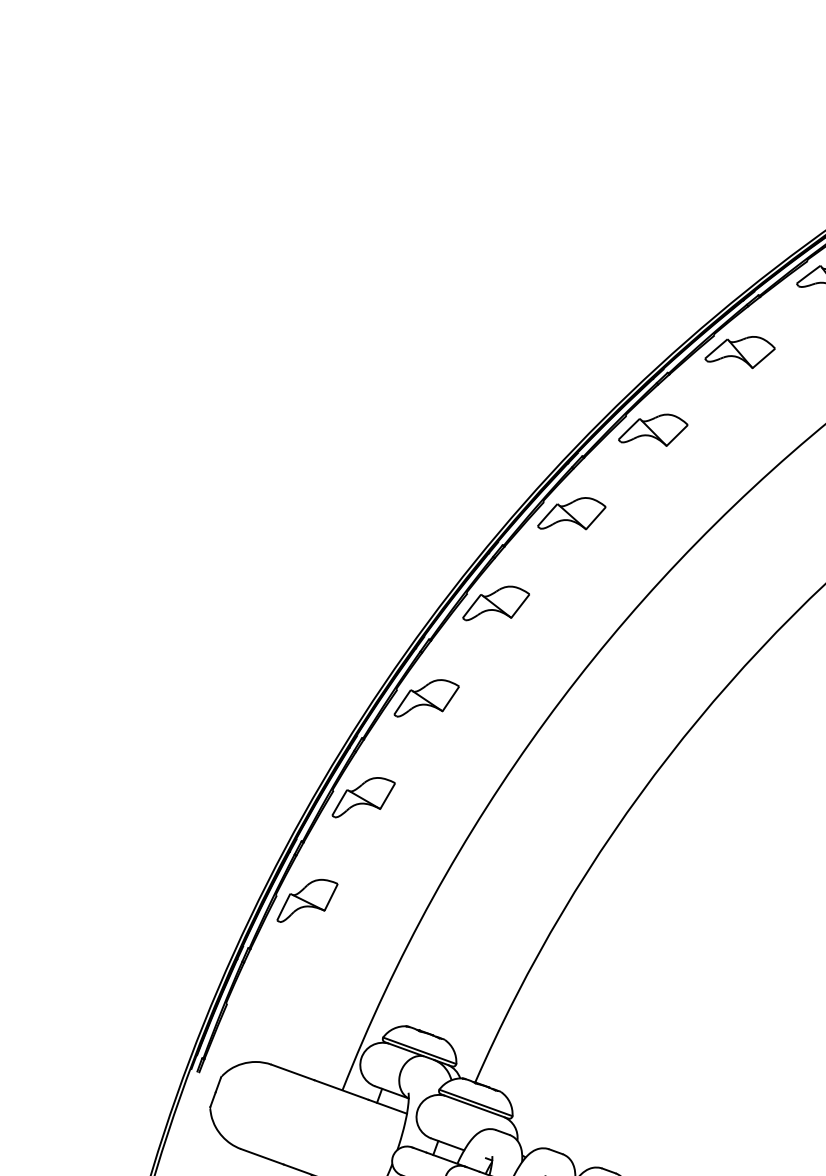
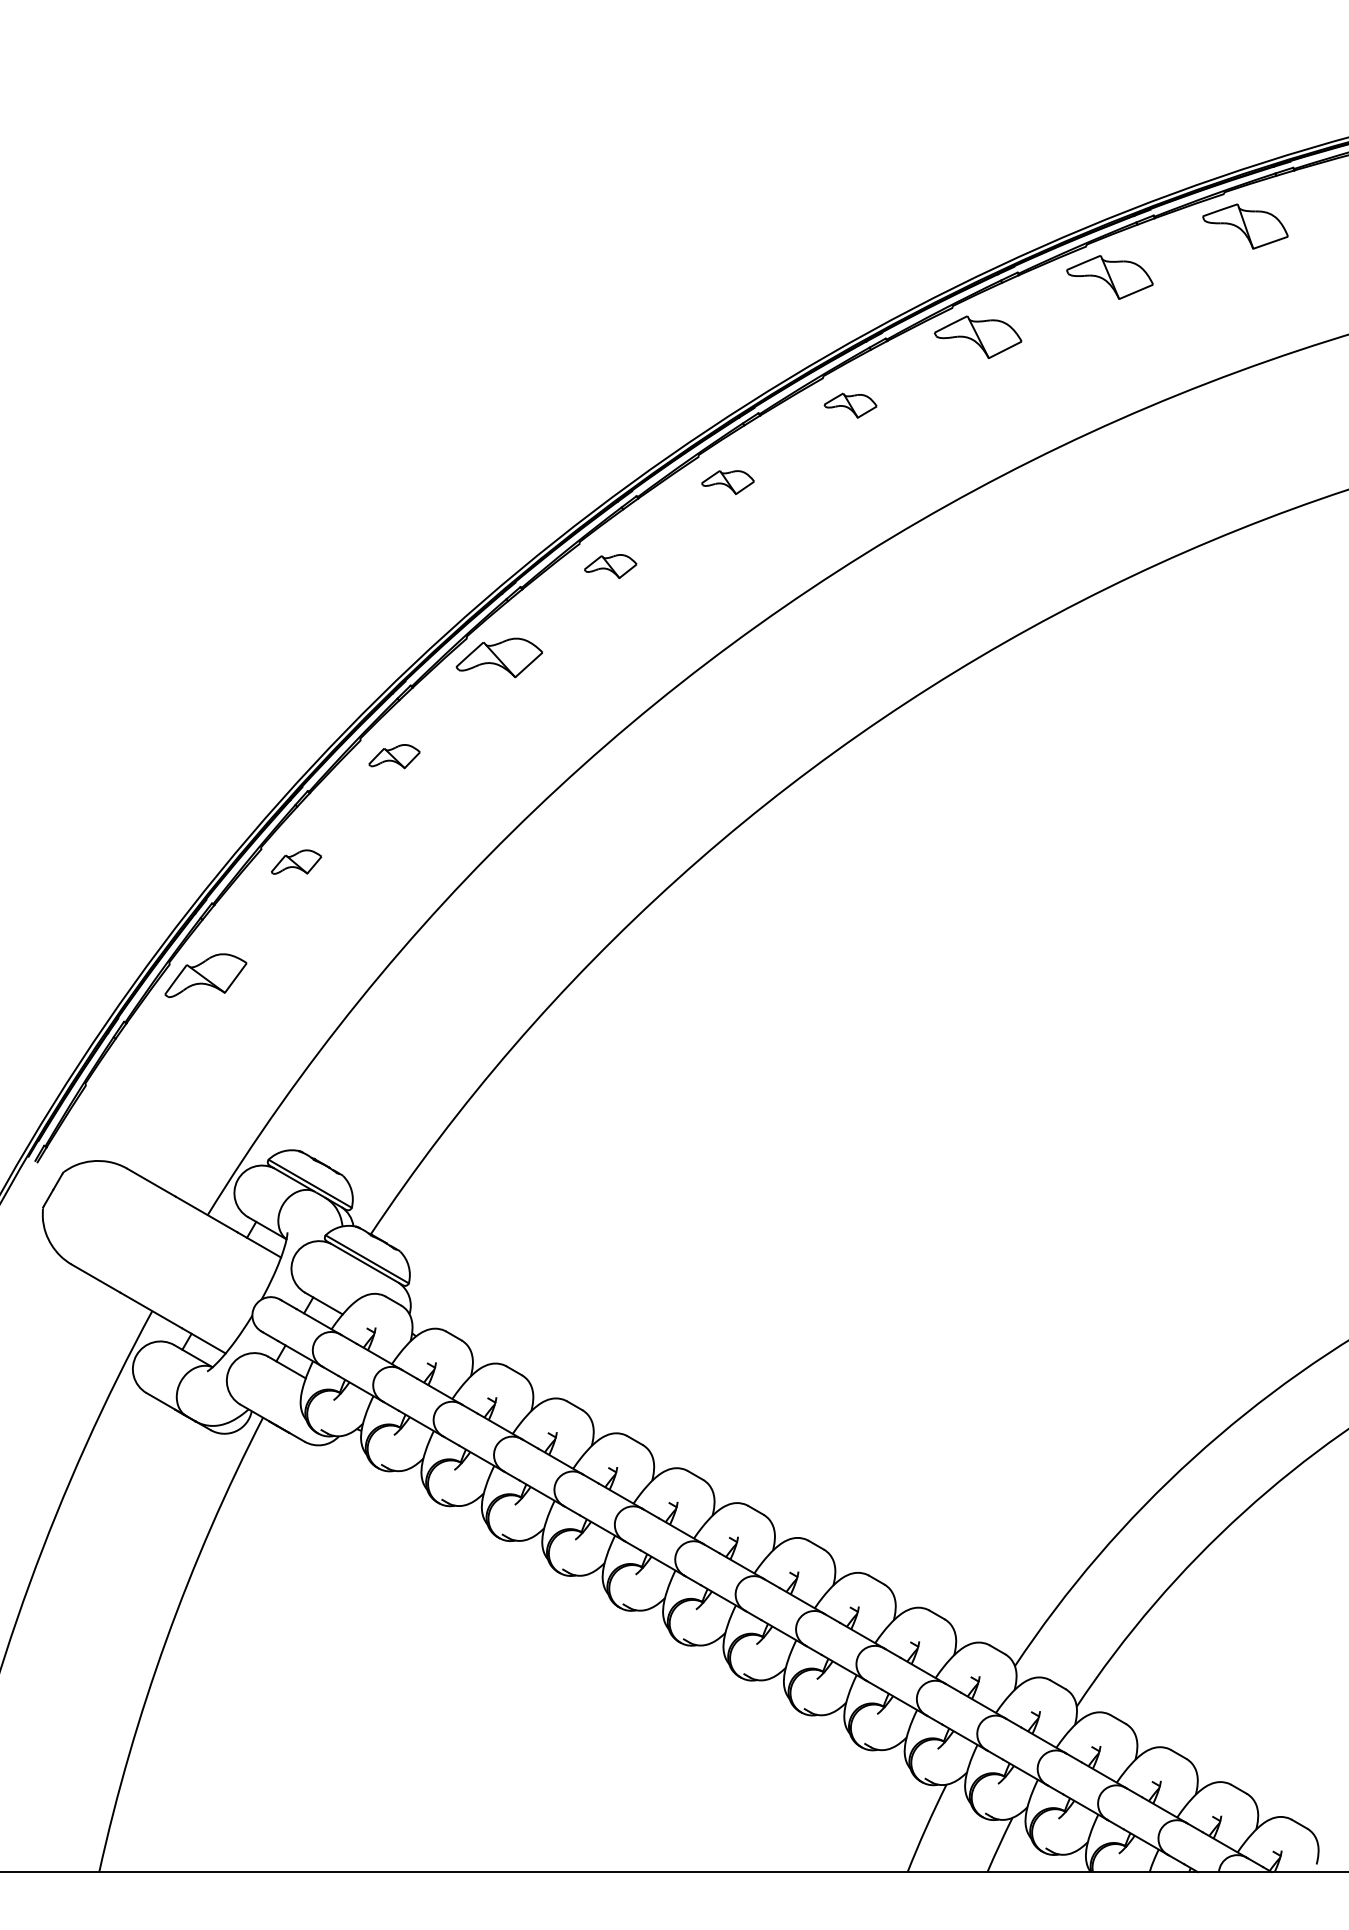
part: (739, 353) -> (850, 405), size x0.6
part: (652, 432) -> (727, 482), size x0.6
part: (571, 516) -> (610, 566), size x0.6
part: (426, 698) -> (394, 756), size x0.6
part: (363, 795) -> (296, 861), size x0.6

